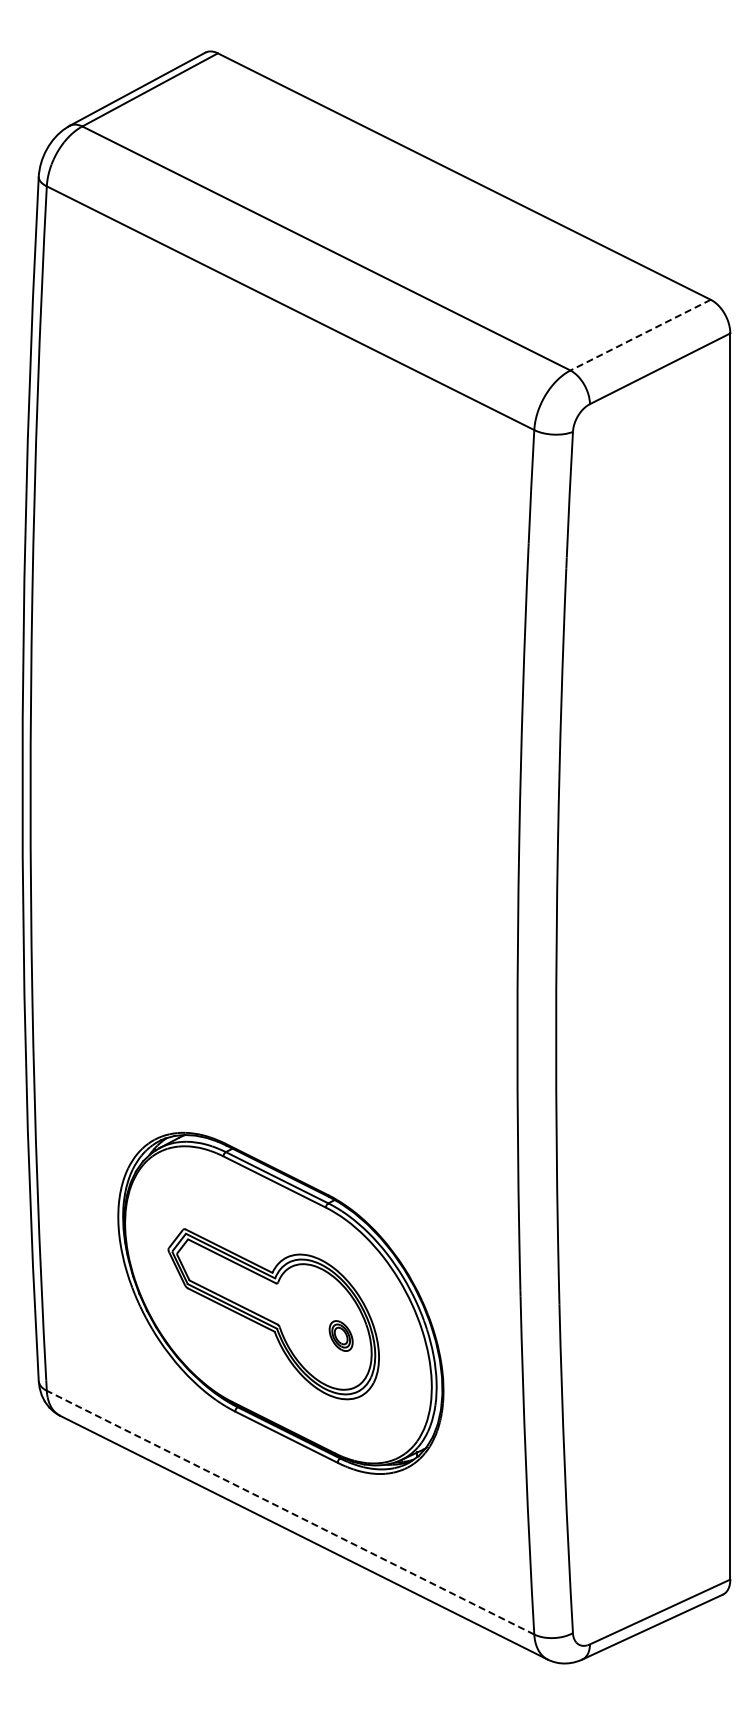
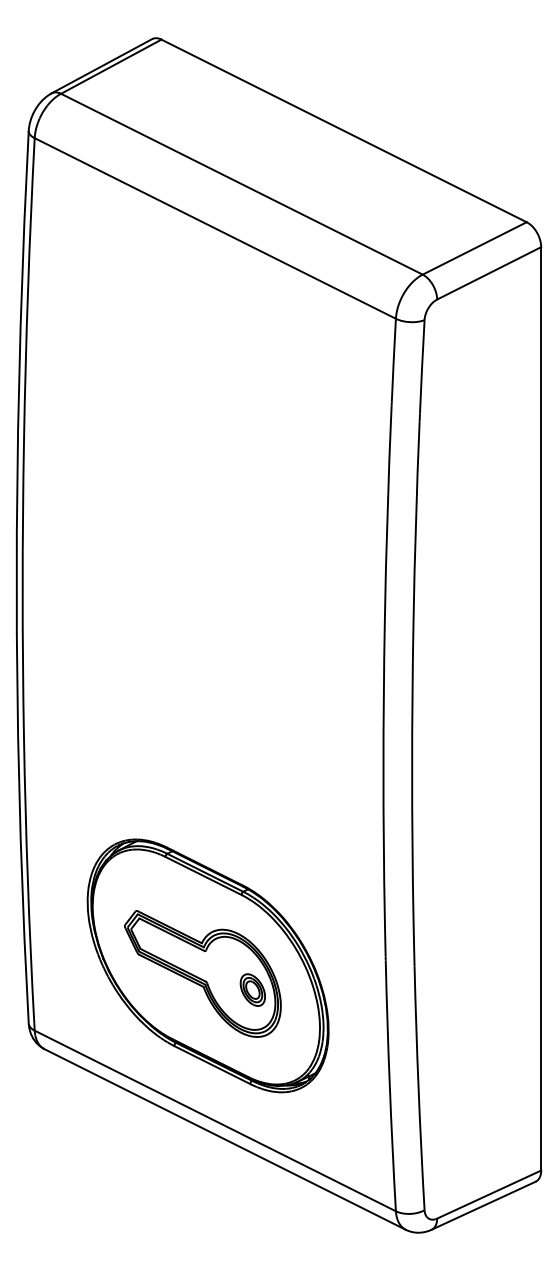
line: (640, 335) -> (474, 248), dashed -> solid
part: (340, 1335) -> (252, 989), size x1.43
line: (290, 1512) -> (215, 1120), dashed -> solid

